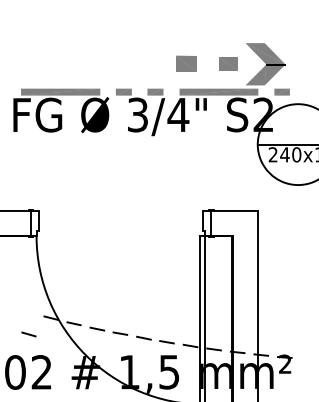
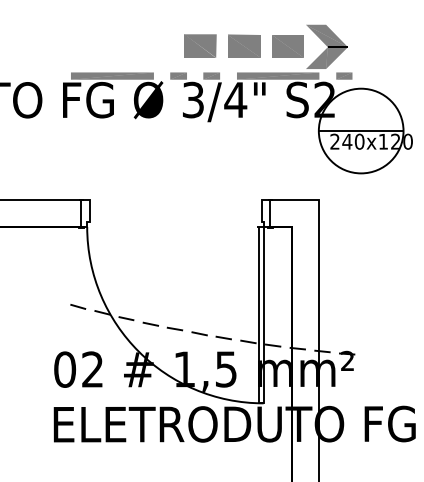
part: (144, 62) -> (200, 45), added
part: (186, 62) -> (244, 45), size x1.43
part: (227, 63) -> (287, 46), size x1.67
line: (29, 334) -> (78, 306), moved

